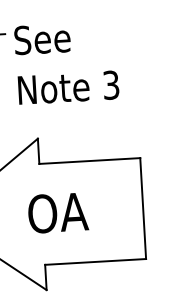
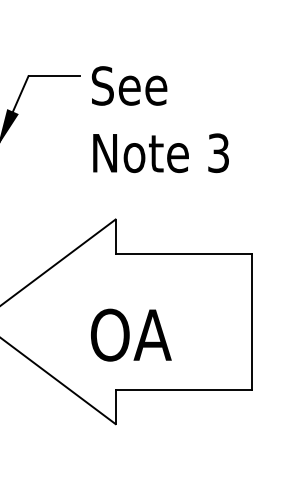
text: (58, 212) -> (131, 334), moved

